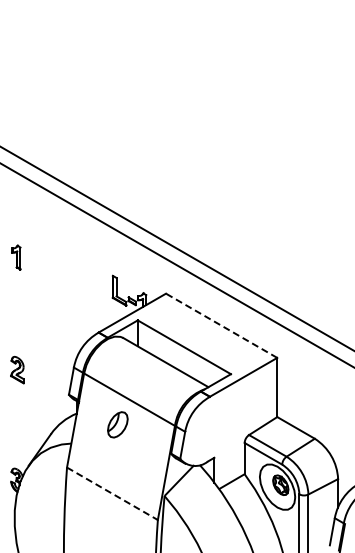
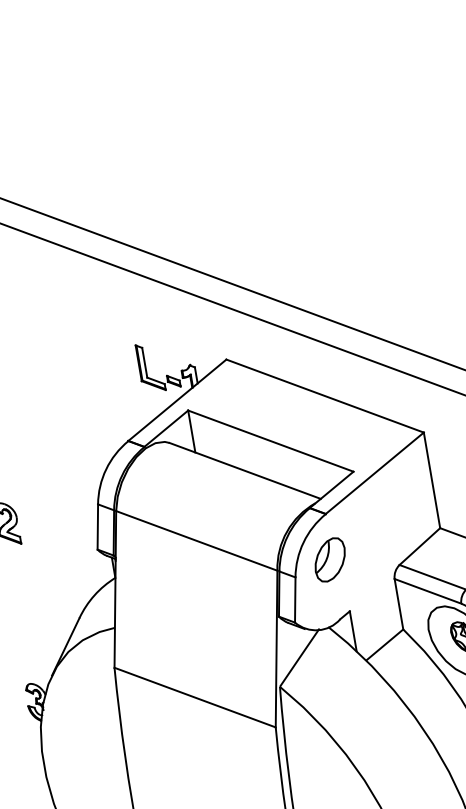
line: (221, 325) -> (324, 395), dashed -> solid
part: (117, 424) -> (329, 559), moved
line: (112, 494) -> (195, 698), dashed -> solid

